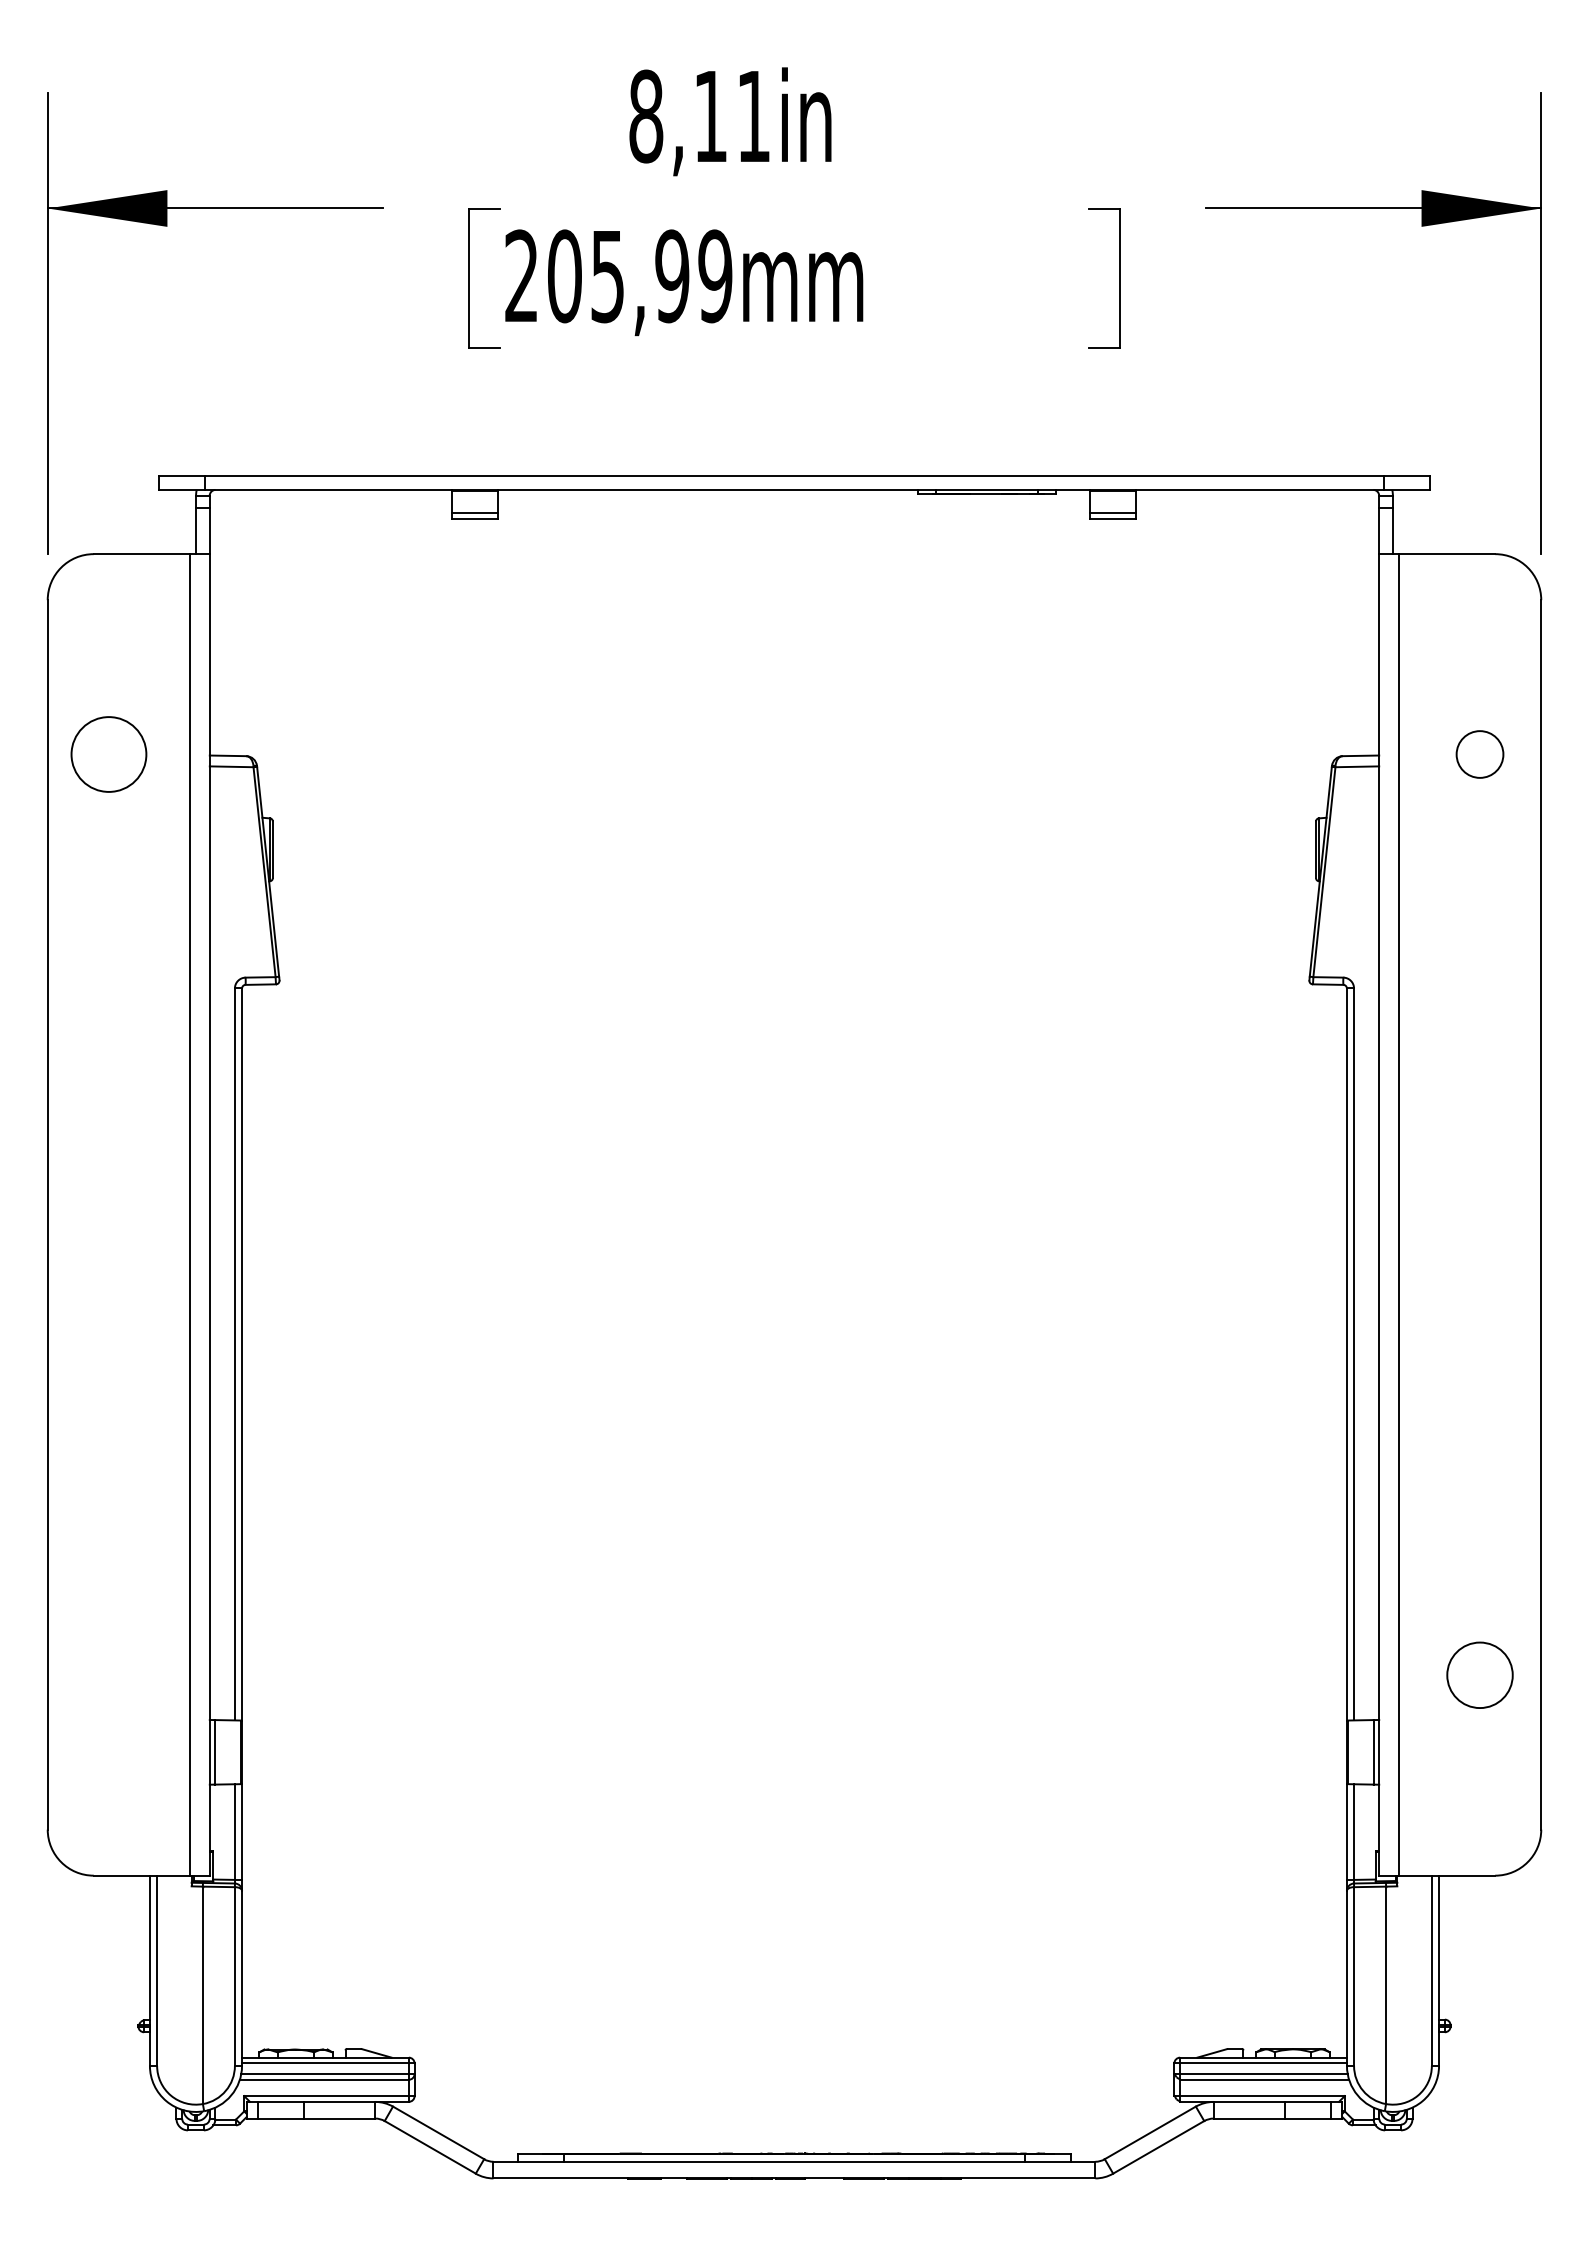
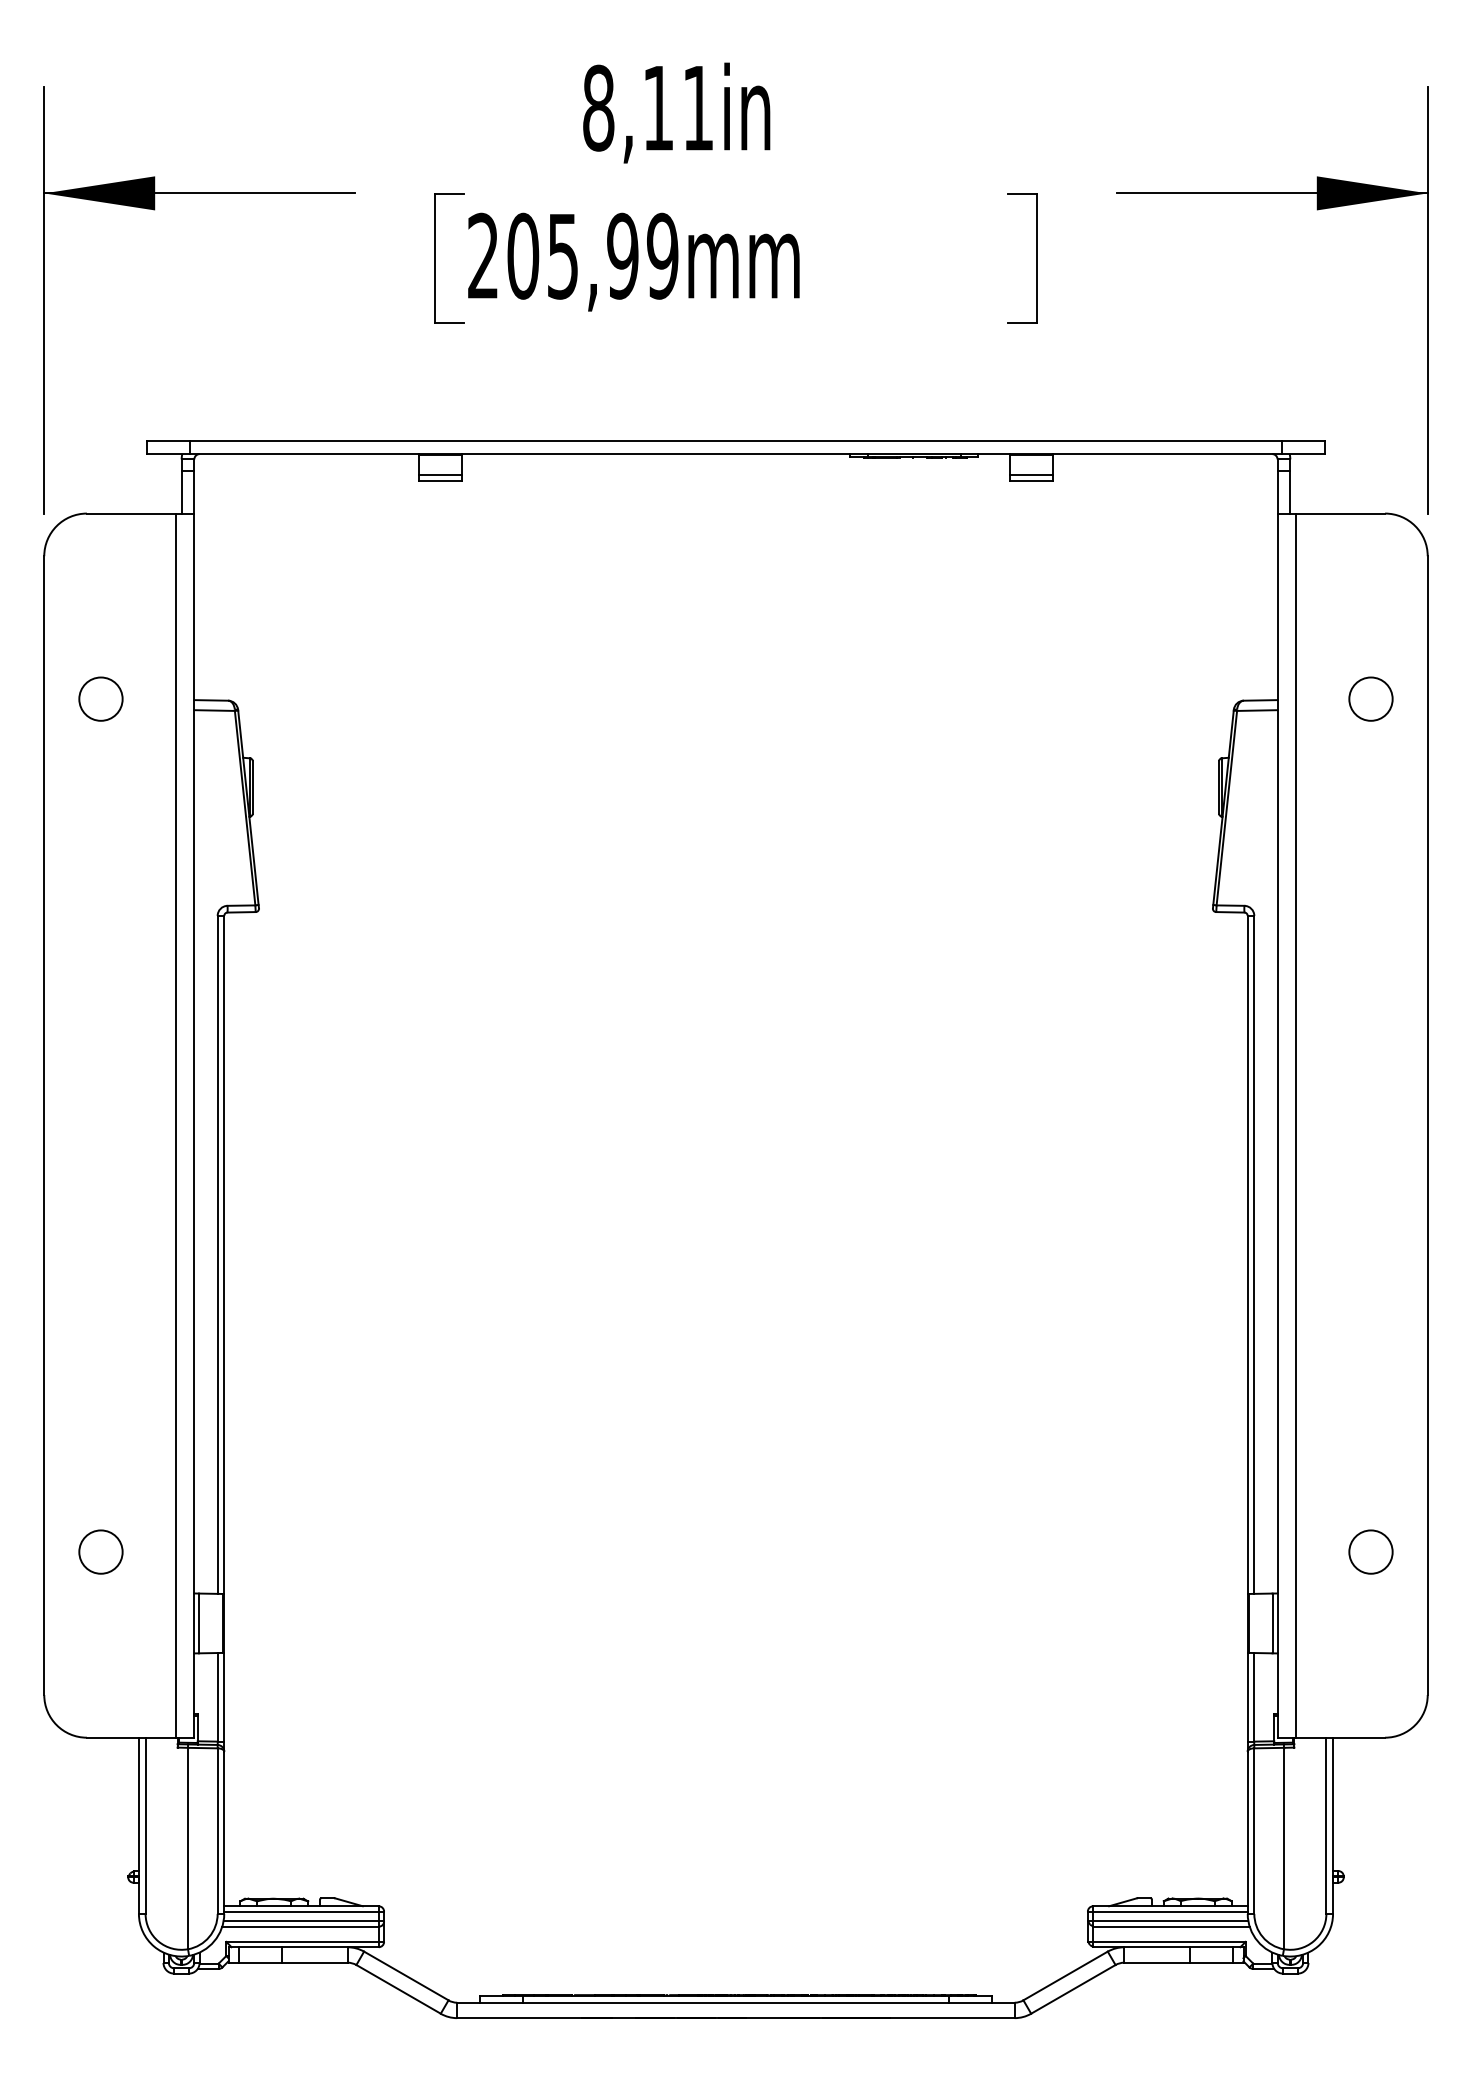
circle: (108, 754) -> (100, 699), size x0.62
circle: (1479, 1674) -> (1370, 1551), size x0.71
circle: (108, 1675) -> (100, 1552), added

